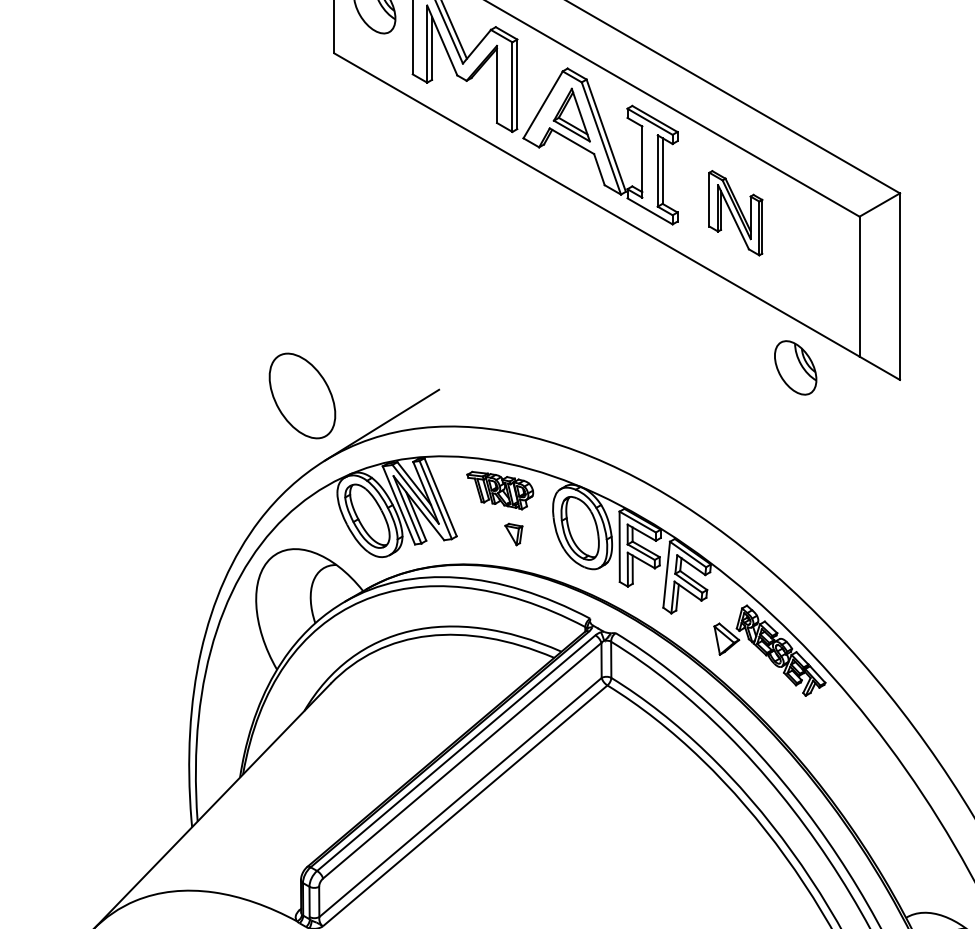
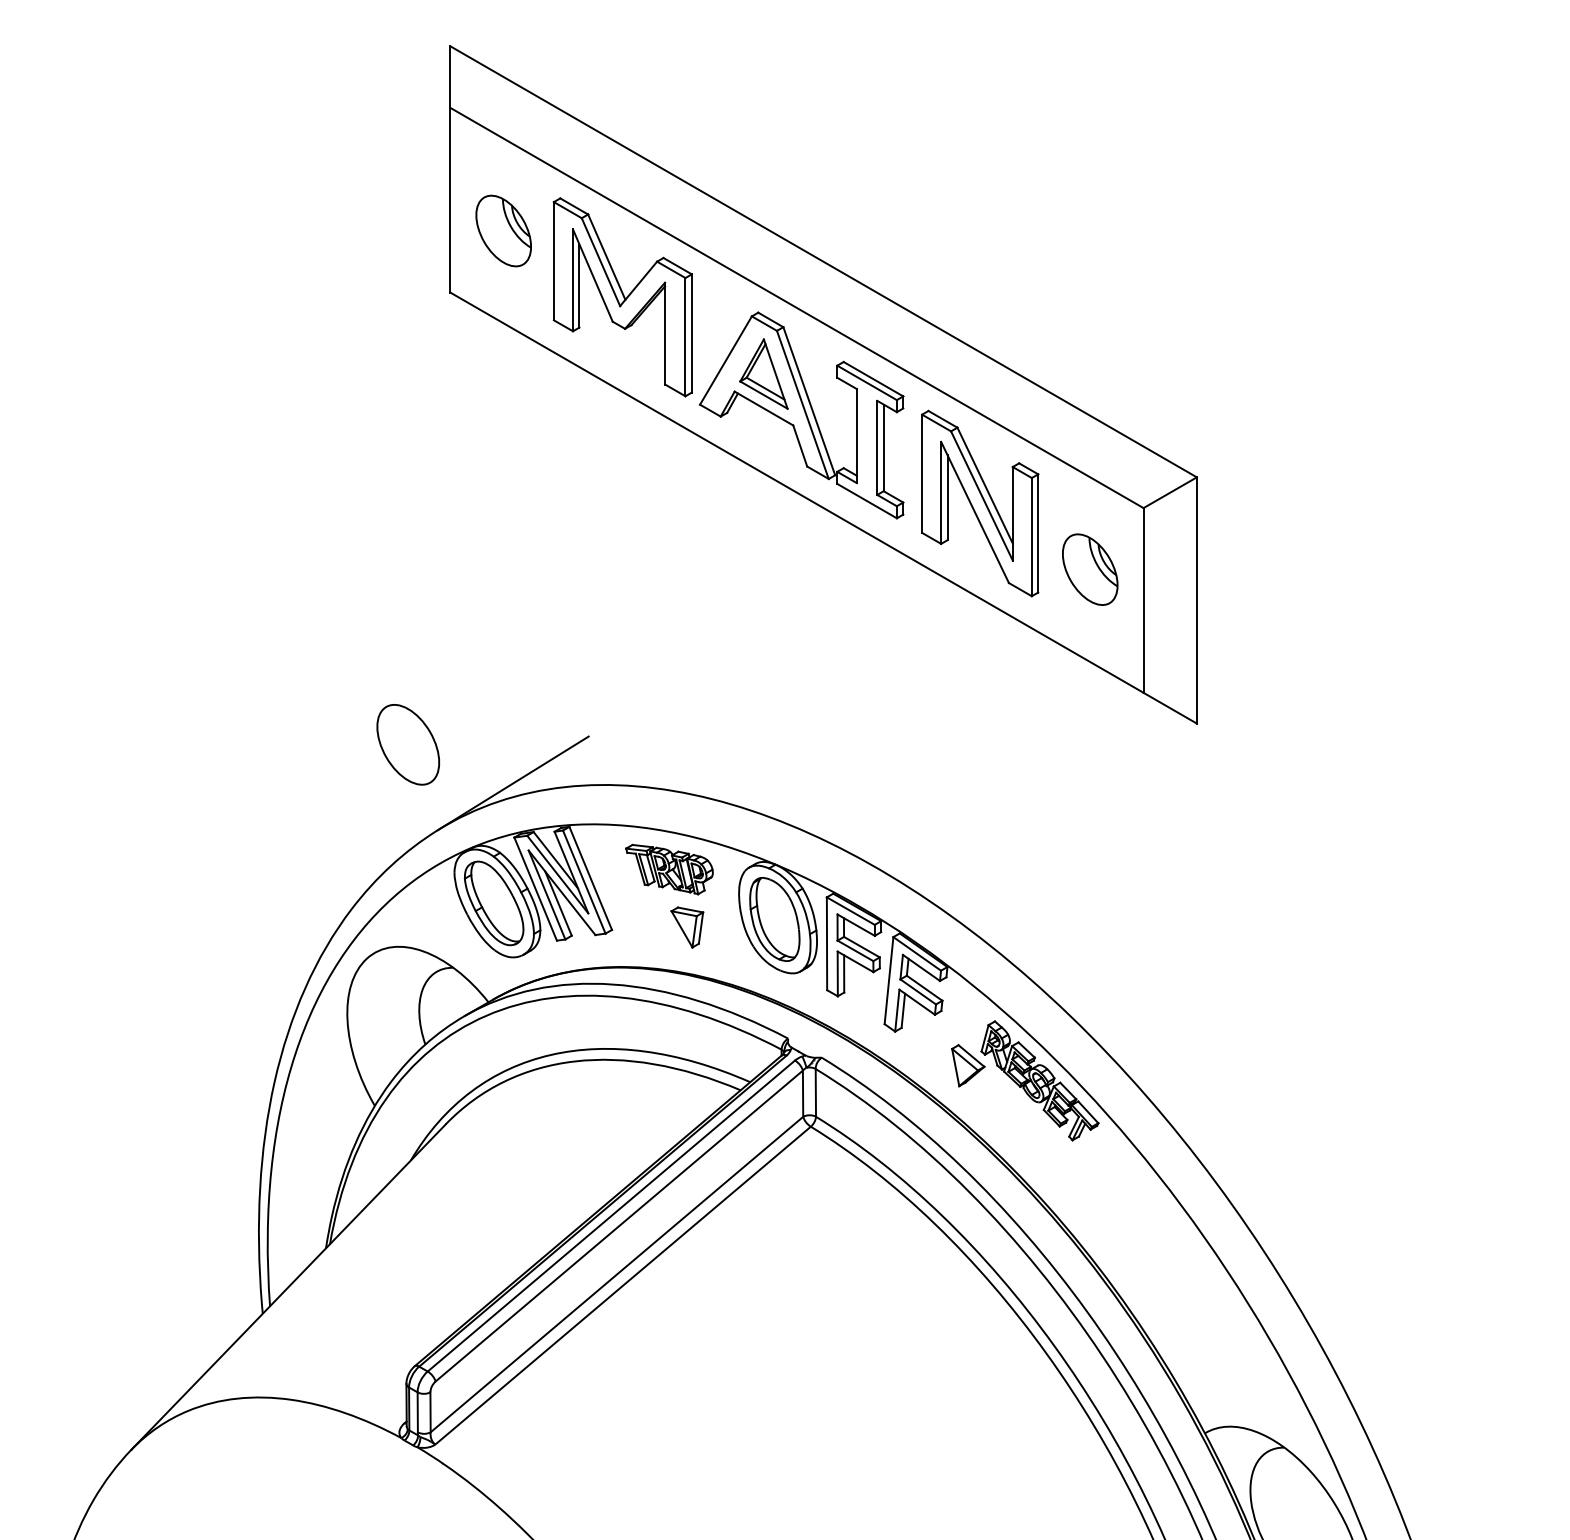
part: (736, 213) -> (980, 503), size x1.67
part: (795, 367) -> (1090, 569), moved
part: (301, 395) -> (407, 744), size x0.71
part: (513, 534) -> (687, 927), size x1.43

